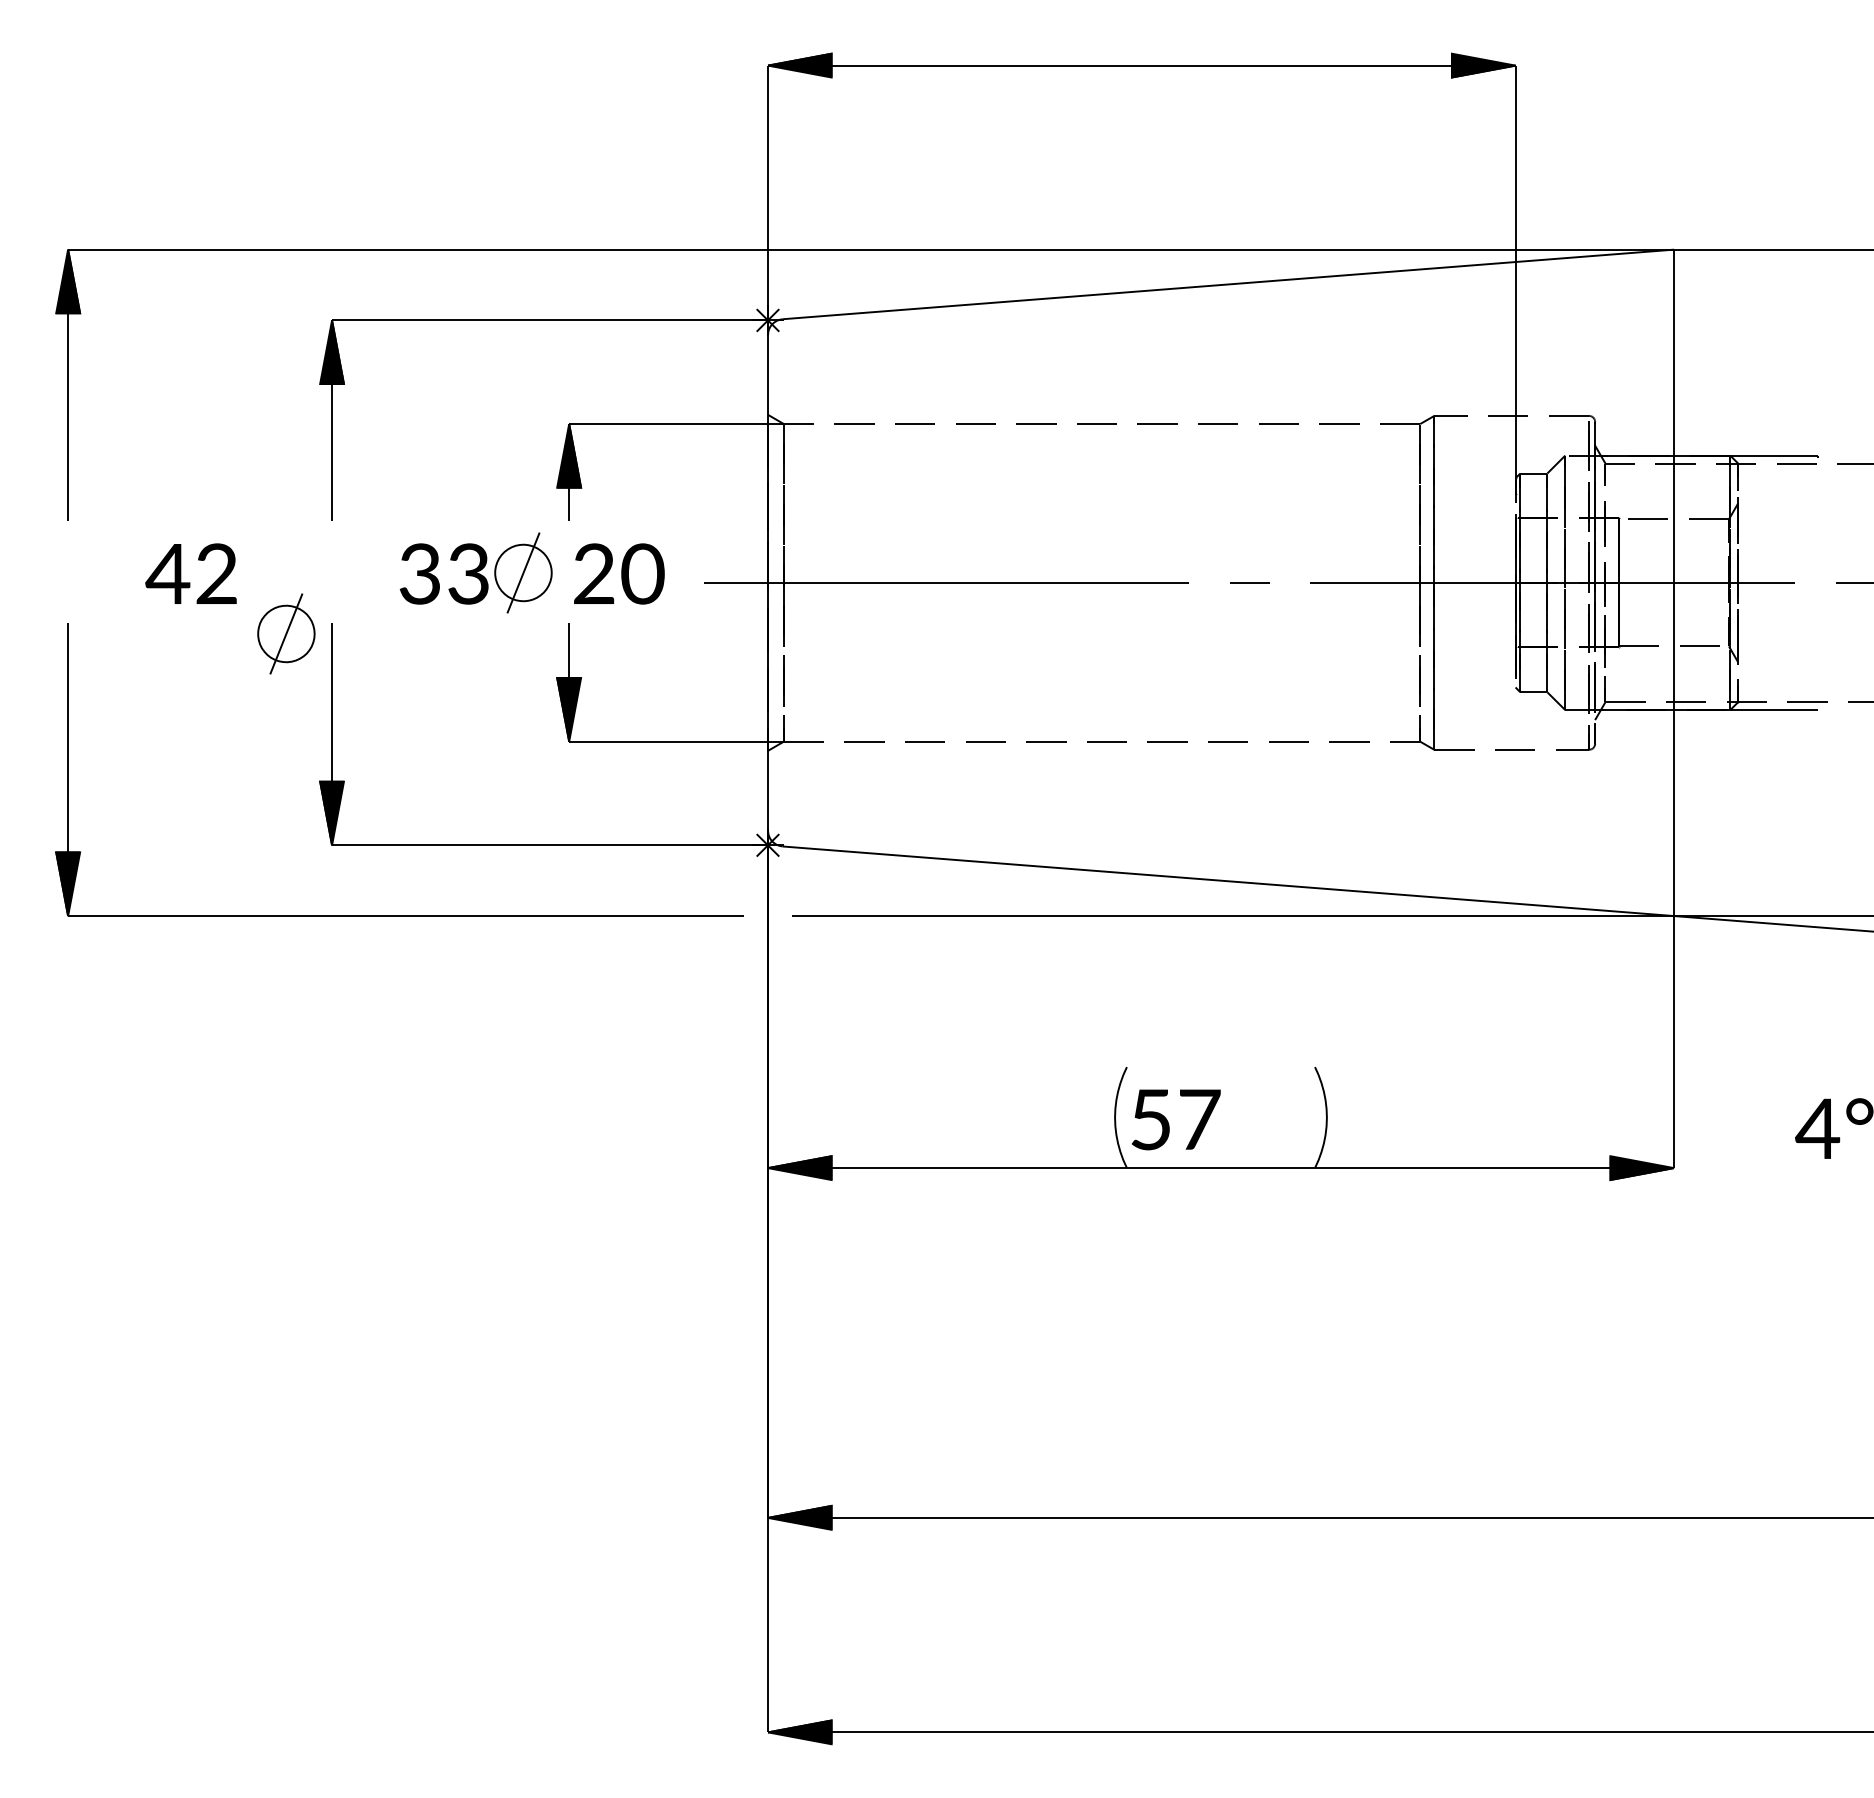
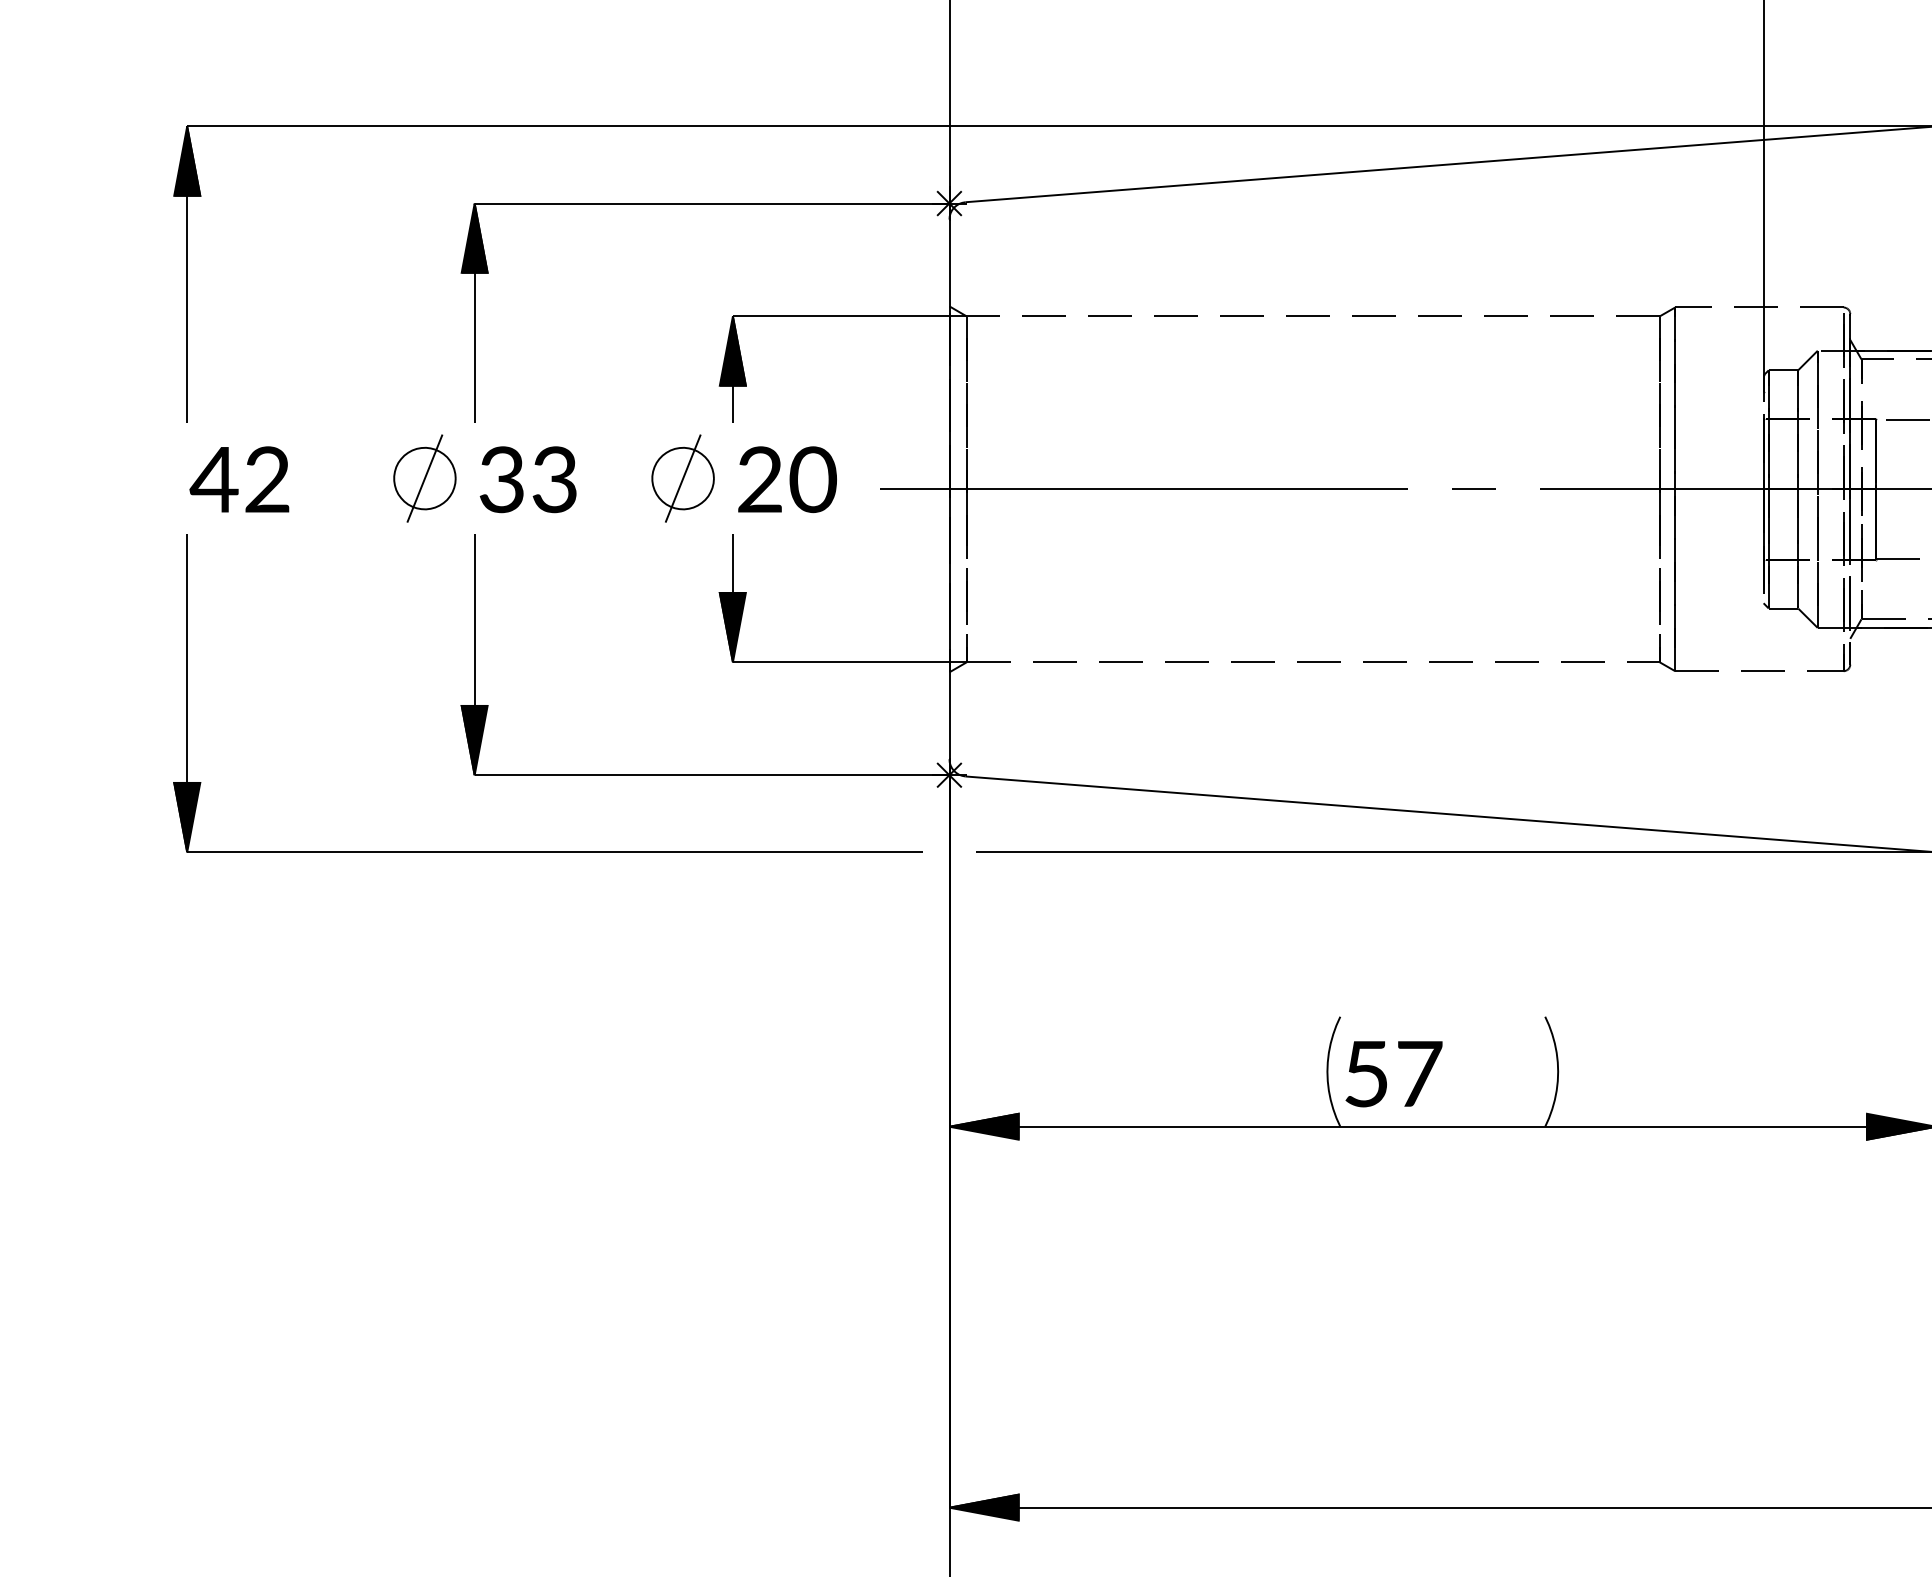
text: (190, 573) -> (238, 479), moved
text: (443, 573) -> (527, 479), moved
part: (286, 633) -> (425, 478), moved

